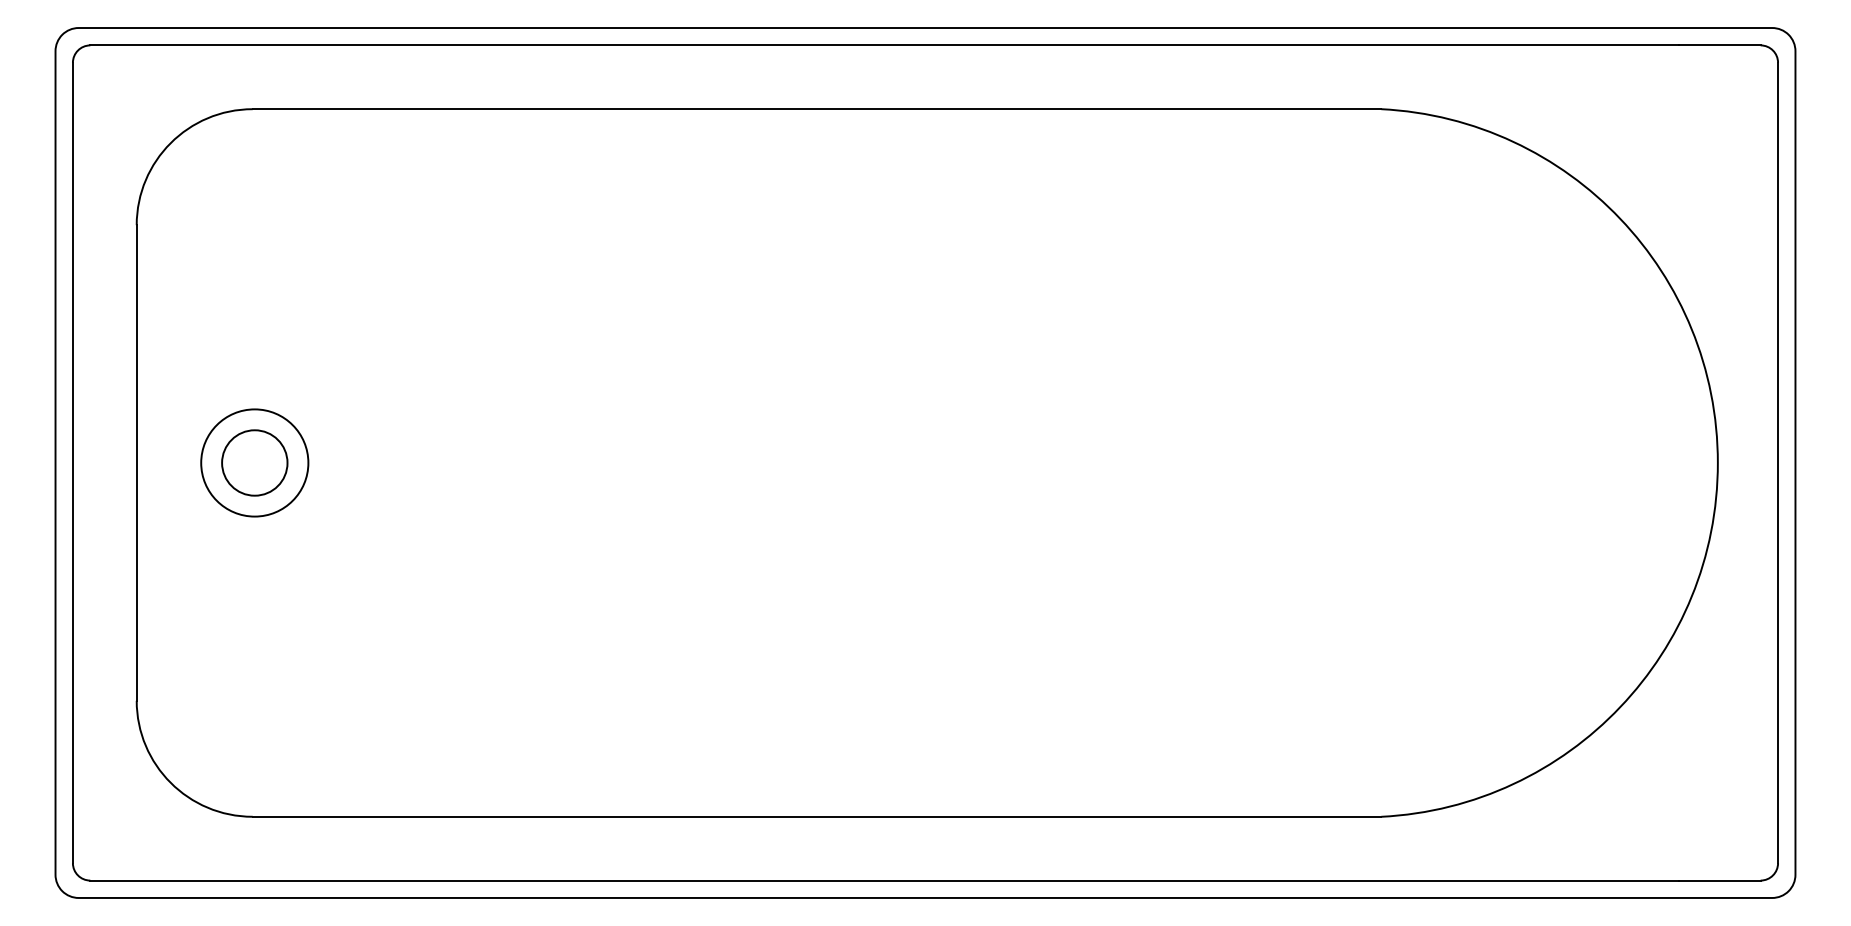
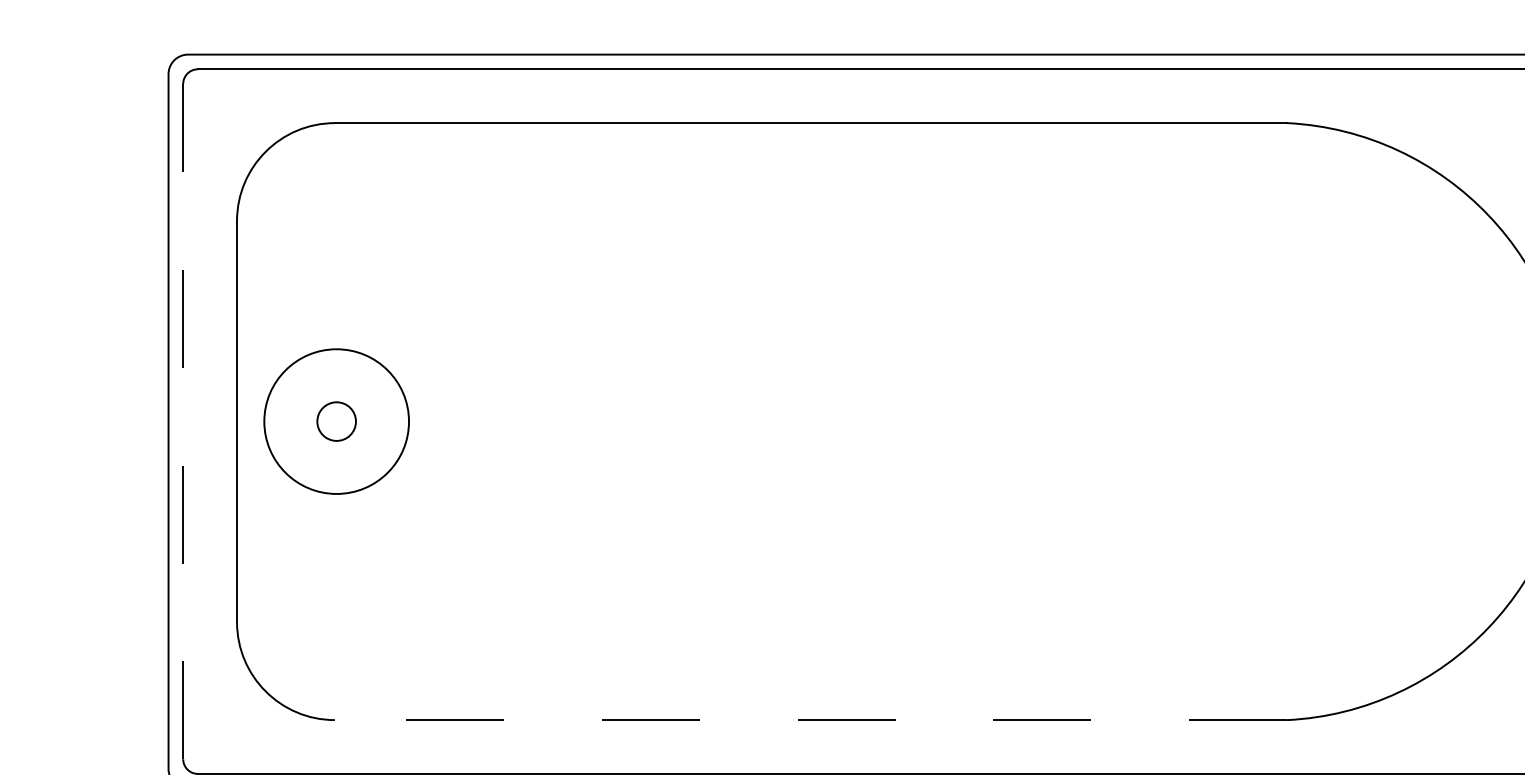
line: (72, 462) -> (182, 421), solid -> dashed
circle: (254, 462) -> (336, 421), size x0.7
circle: (254, 462) -> (336, 421), size x1.6
line: (816, 816) -> (810, 719), solid -> dashed

